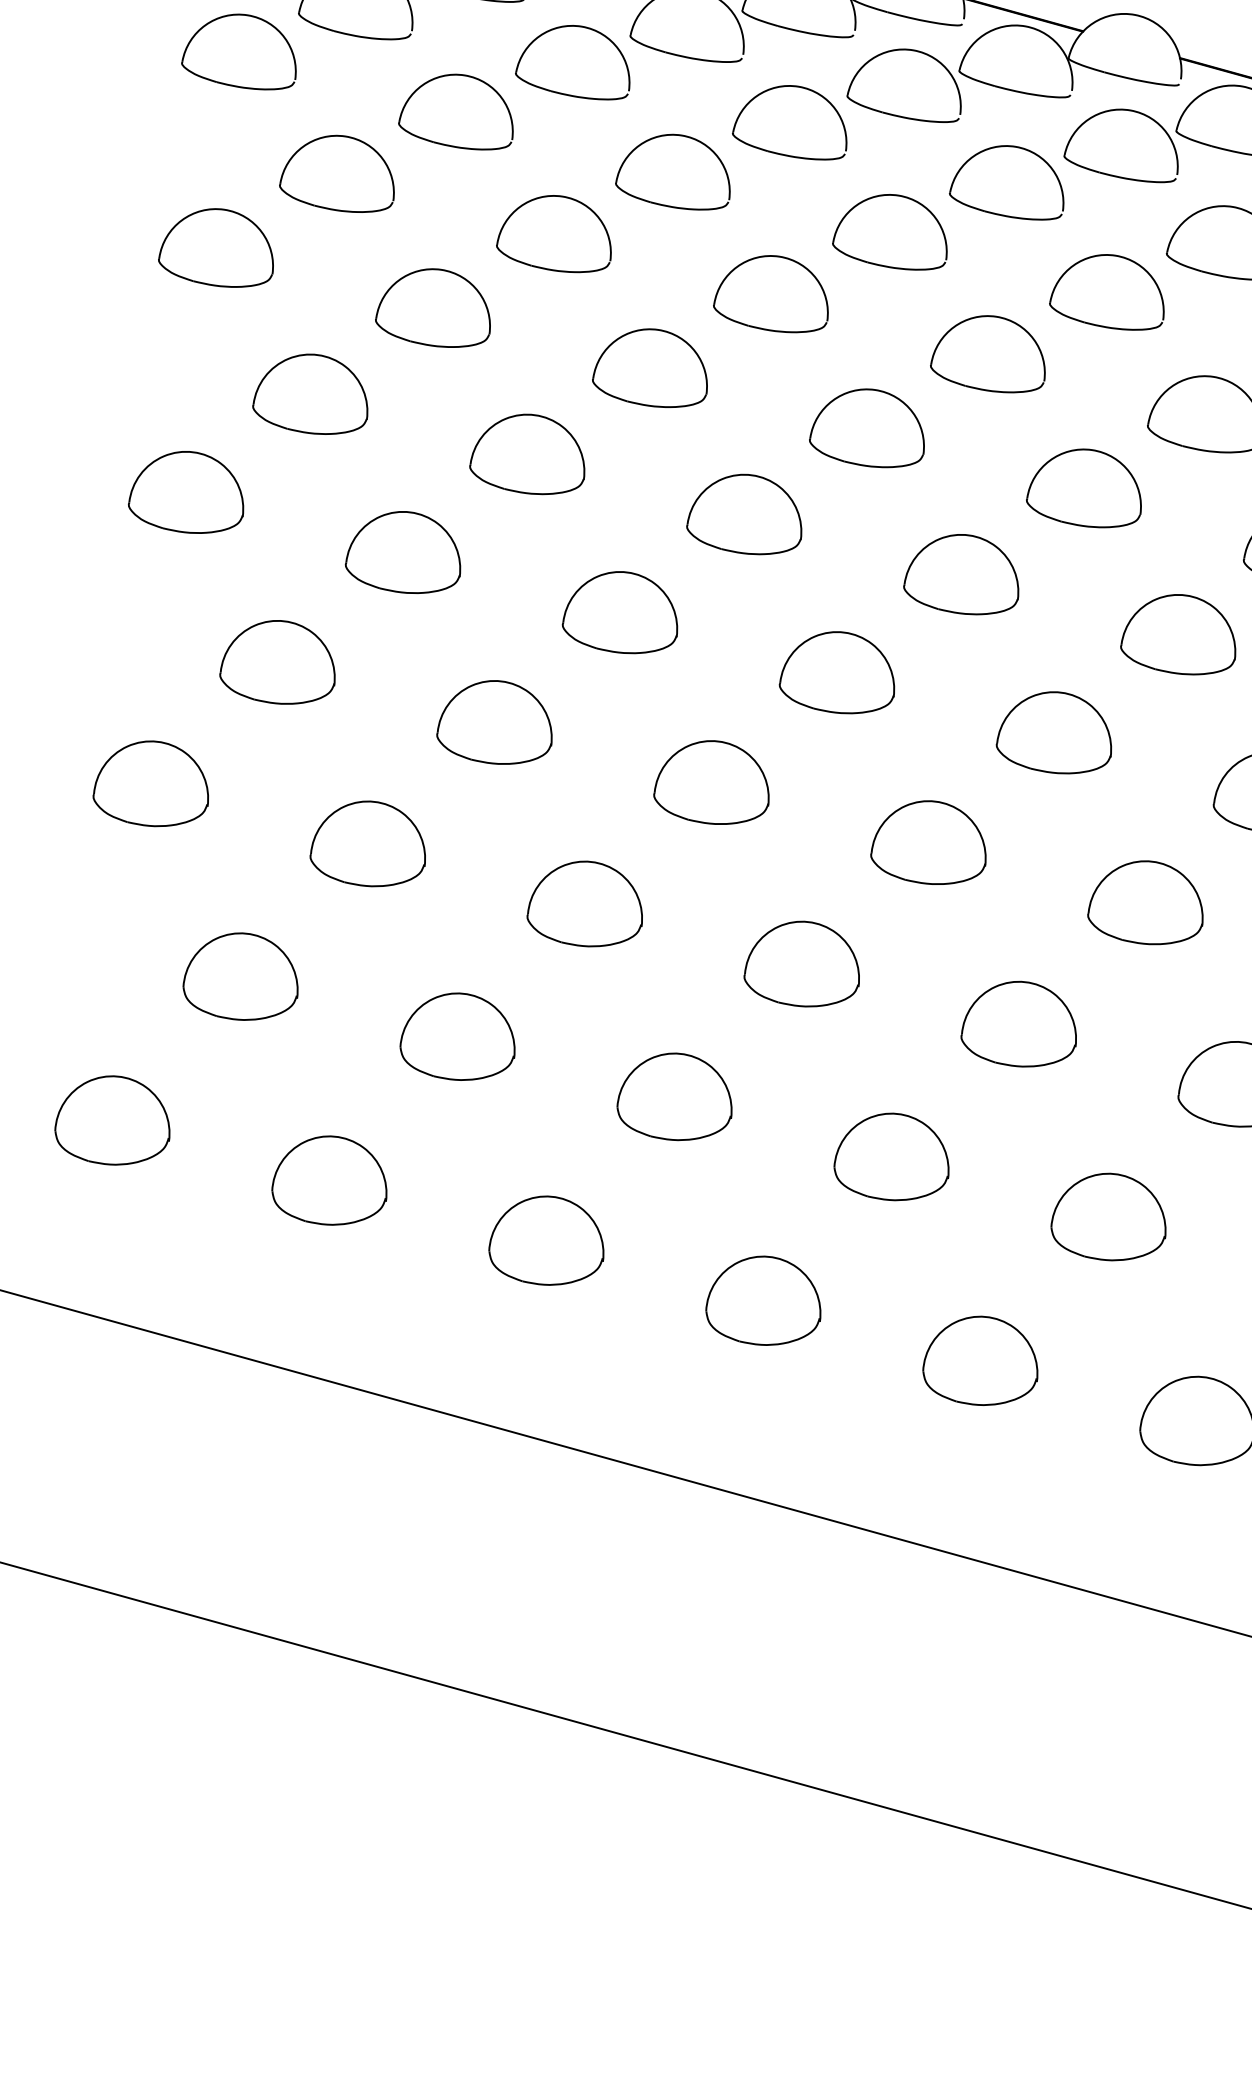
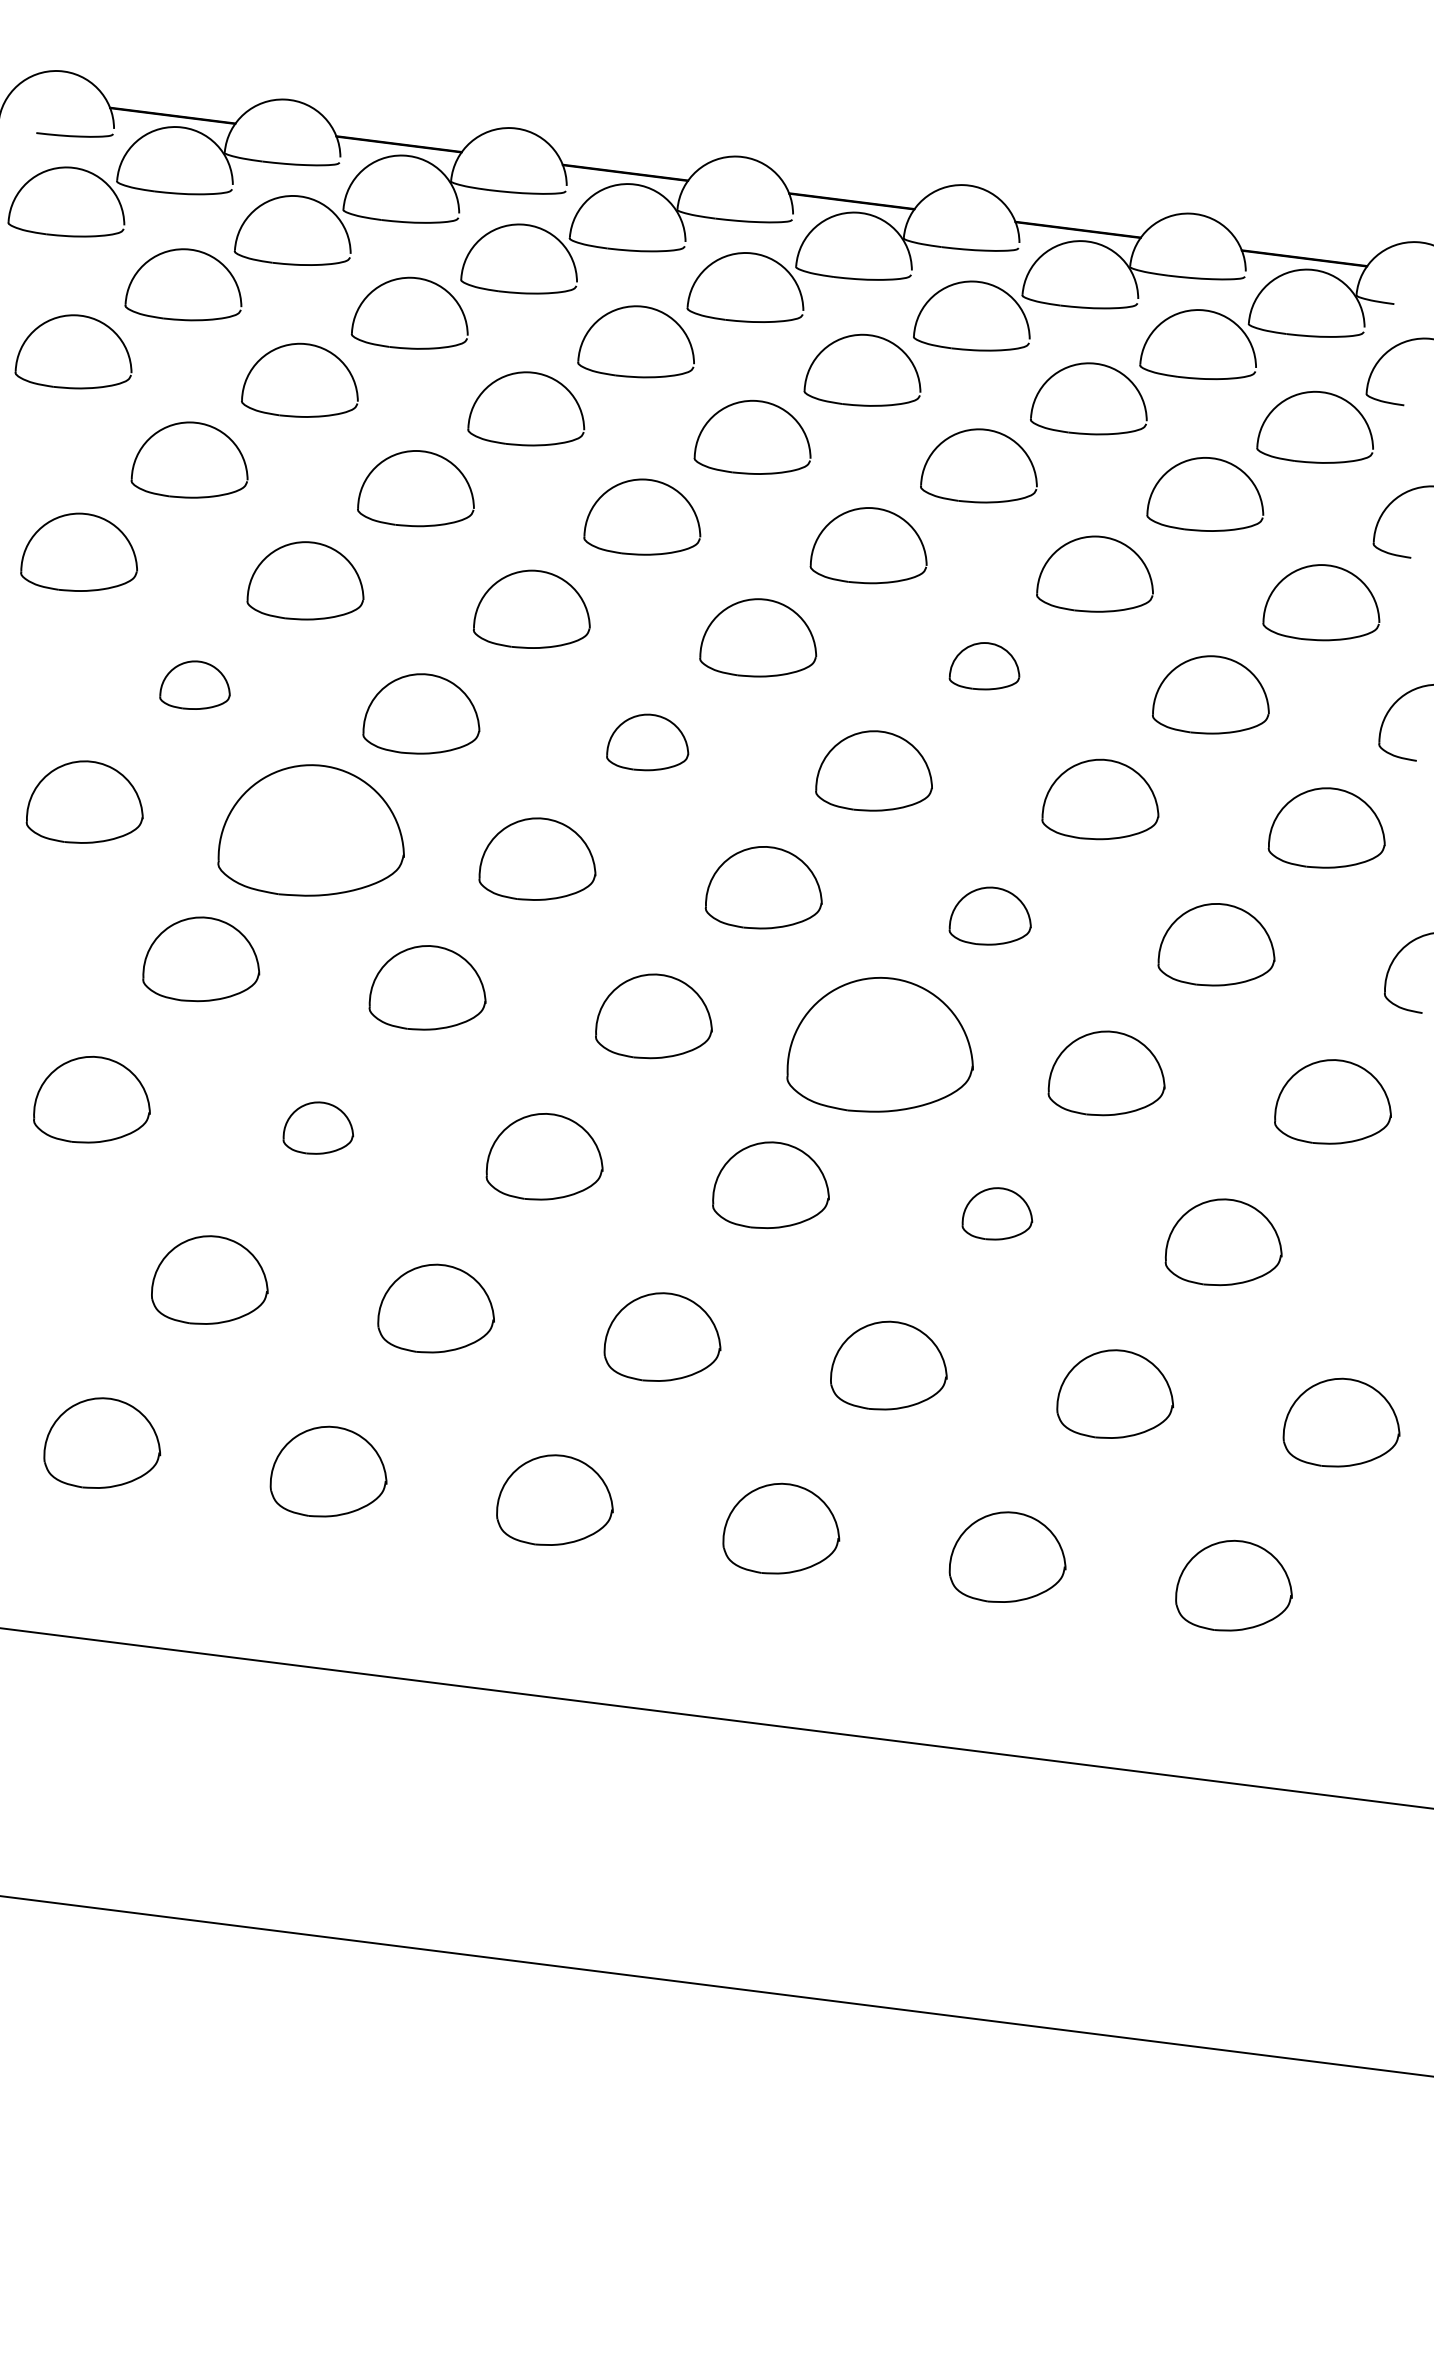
part: (312, 392) -> (194, 684), size x0.6
part: (1086, 486) -> (984, 665), size x0.6
part: (746, 514) -> (647, 742), size x0.7
part: (404, 552) -> (310, 830), size x1.6
part: (1056, 731) -> (990, 915), size x0.7
part: (931, 842) -> (880, 1044), size x1.6
part: (370, 843) -> (318, 1127), size x0.6
part: (1021, 1023) -> (997, 1213), size x0.6

